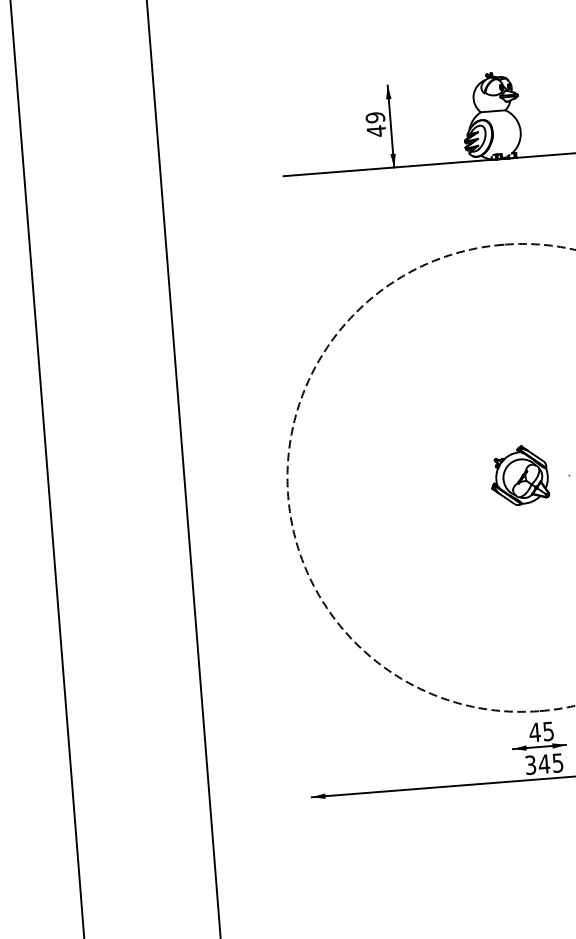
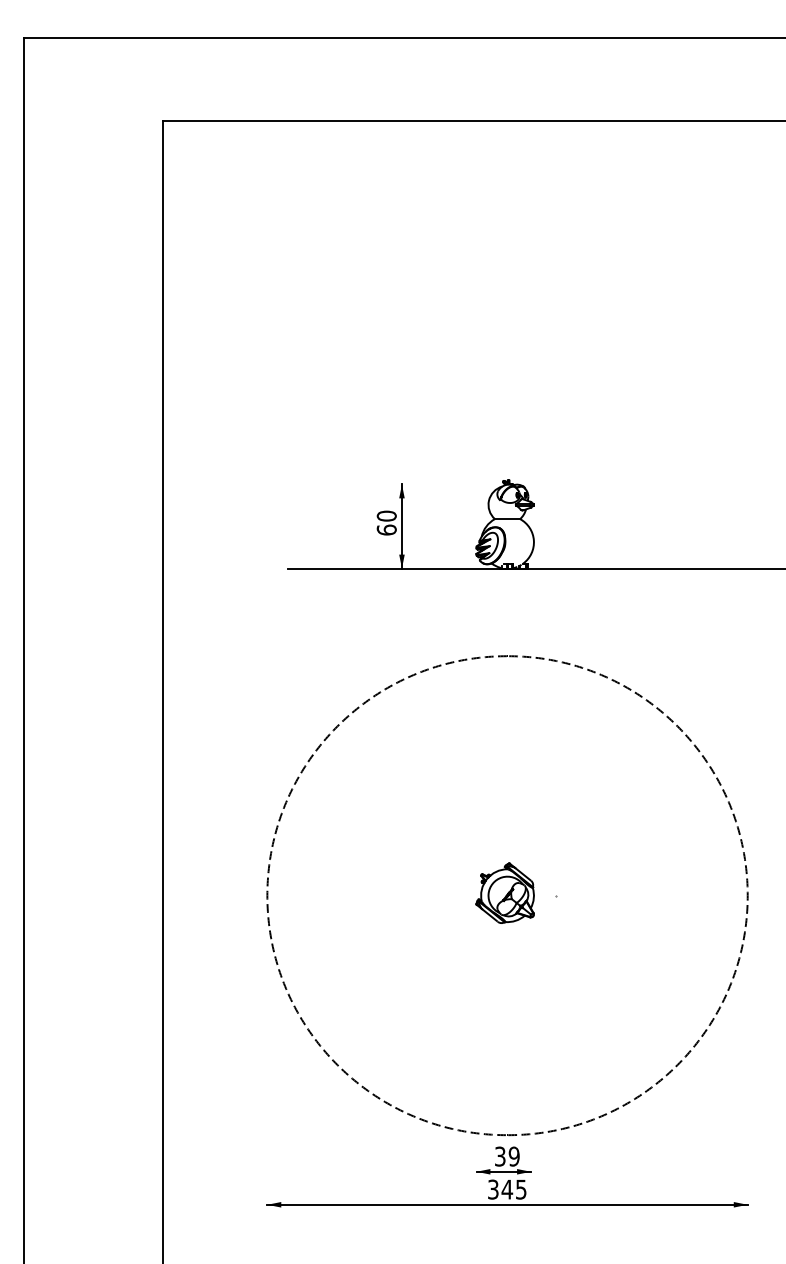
text: (375, 123) -> (386, 522), 49 -> 60
text: (541, 731) -> (506, 1156), 45 -> 39

